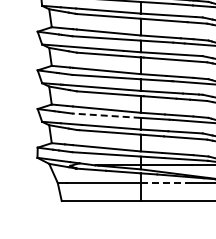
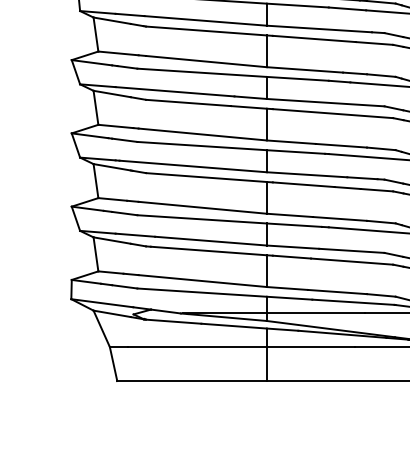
line: (105, 115) -> (200, 218), dashed -> solid
line: (164, 183) -> (312, 347), dashed -> solid

